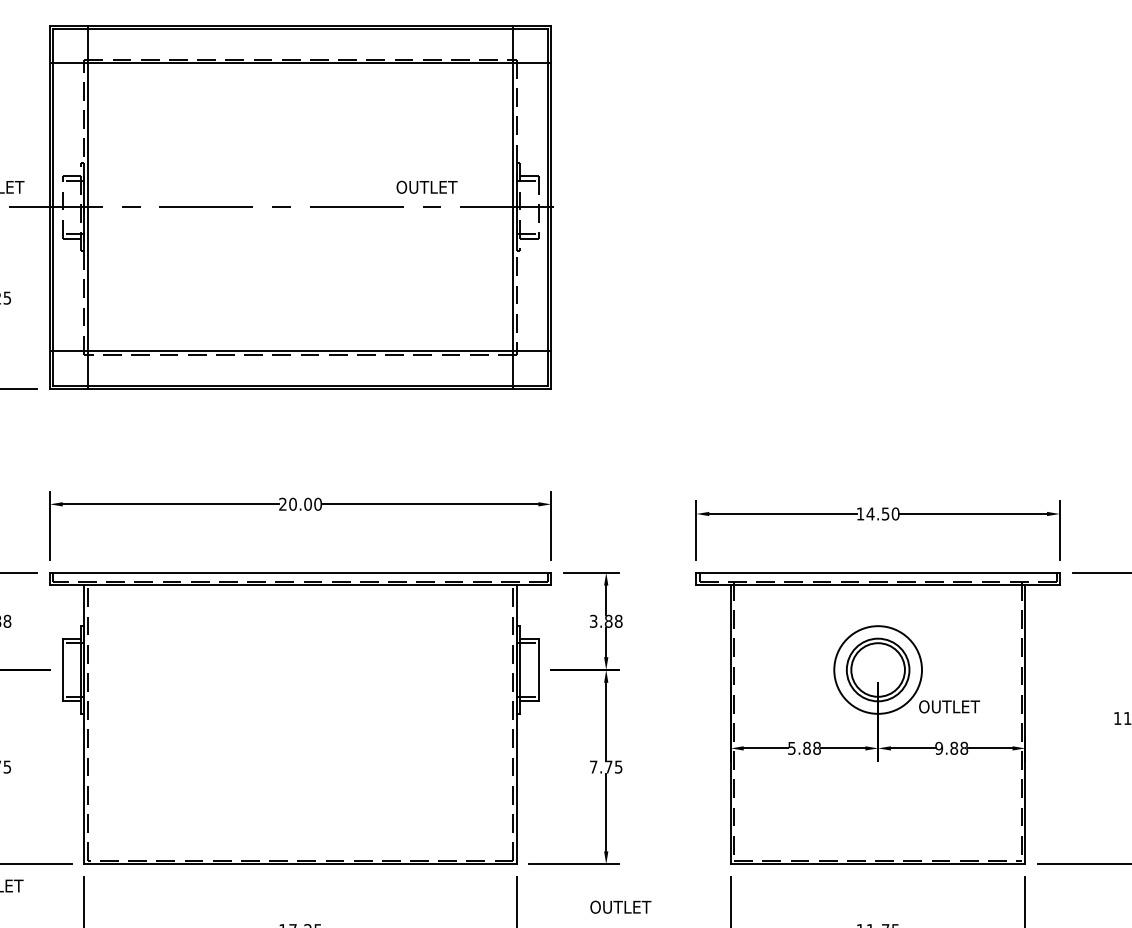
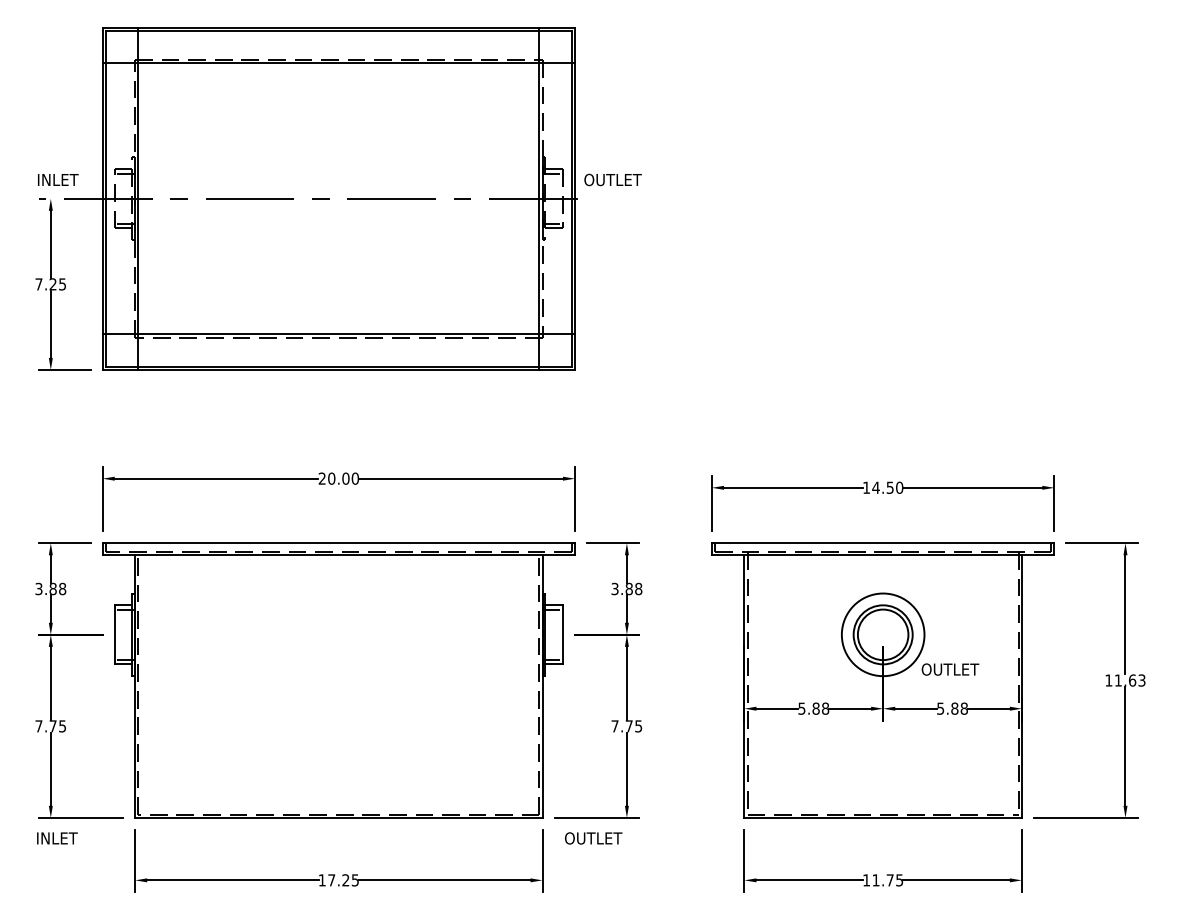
text: (426, 186) -> (612, 179), moved
text: (938, 748) -> (940, 708), 9.88 -> 5.88
text: (620, 907) -> (593, 838), moved

